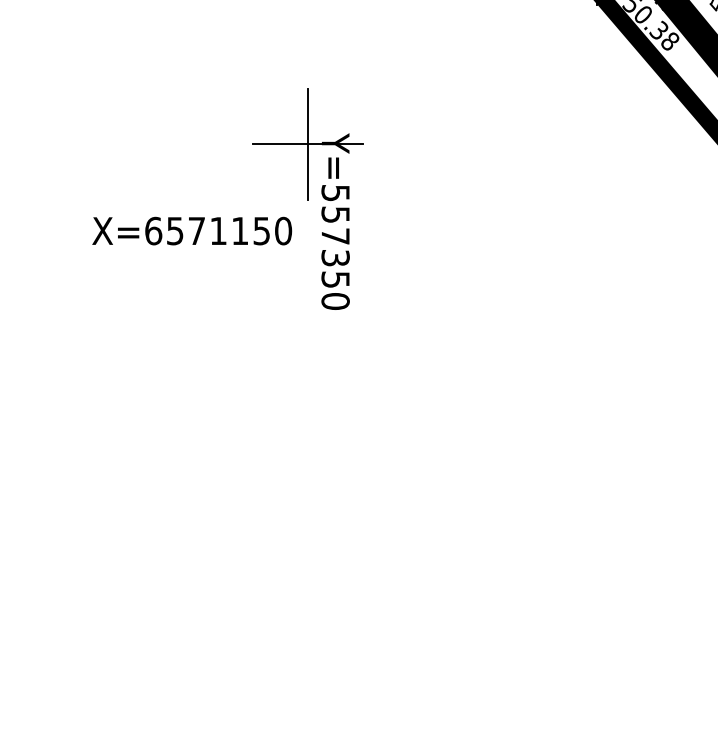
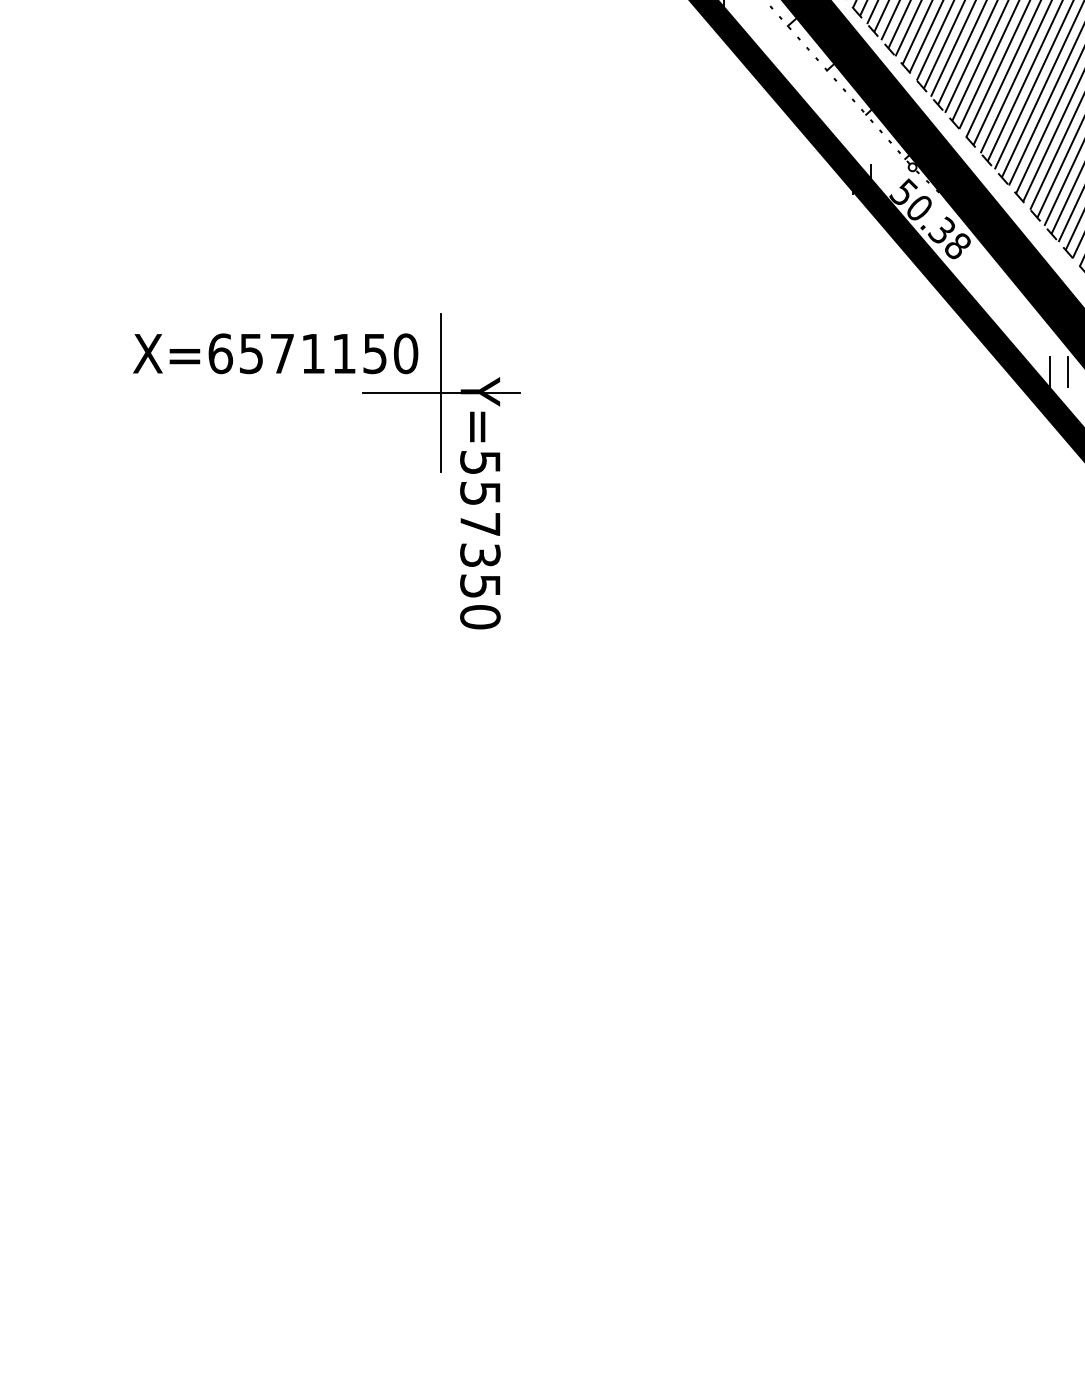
text: (192, 230) -> (275, 353), moved

